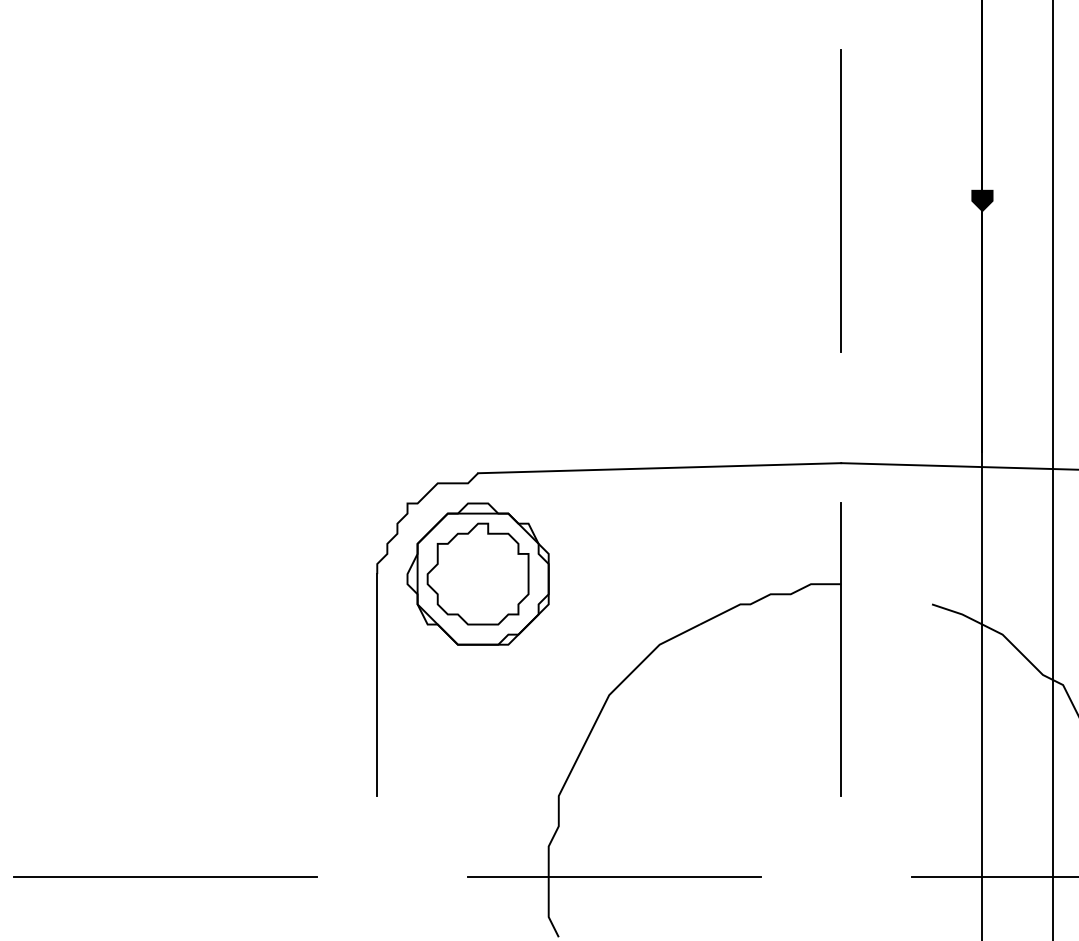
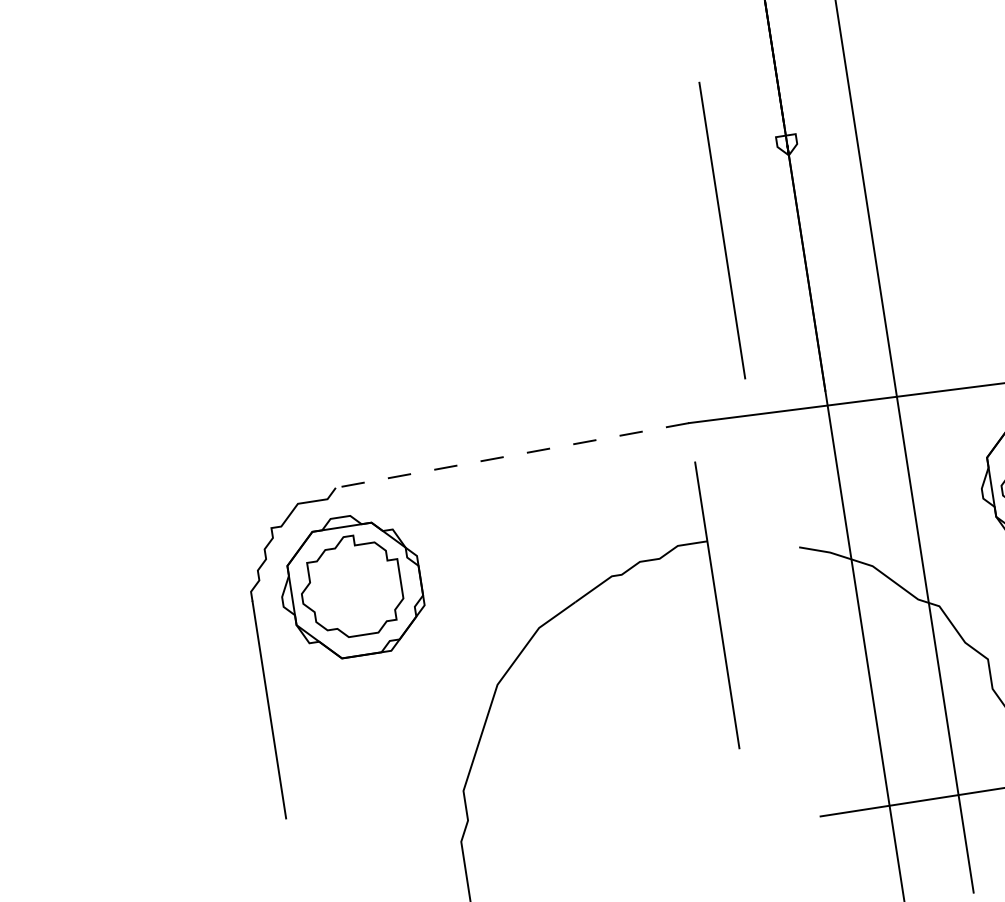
line: (840, 200) -> (721, 230), moved
fill: (982, 200) -> (787, 145), removed
line: (659, 468) -> (512, 455), solid -> dashed
line: (614, 876) -> (530, 861), removed

